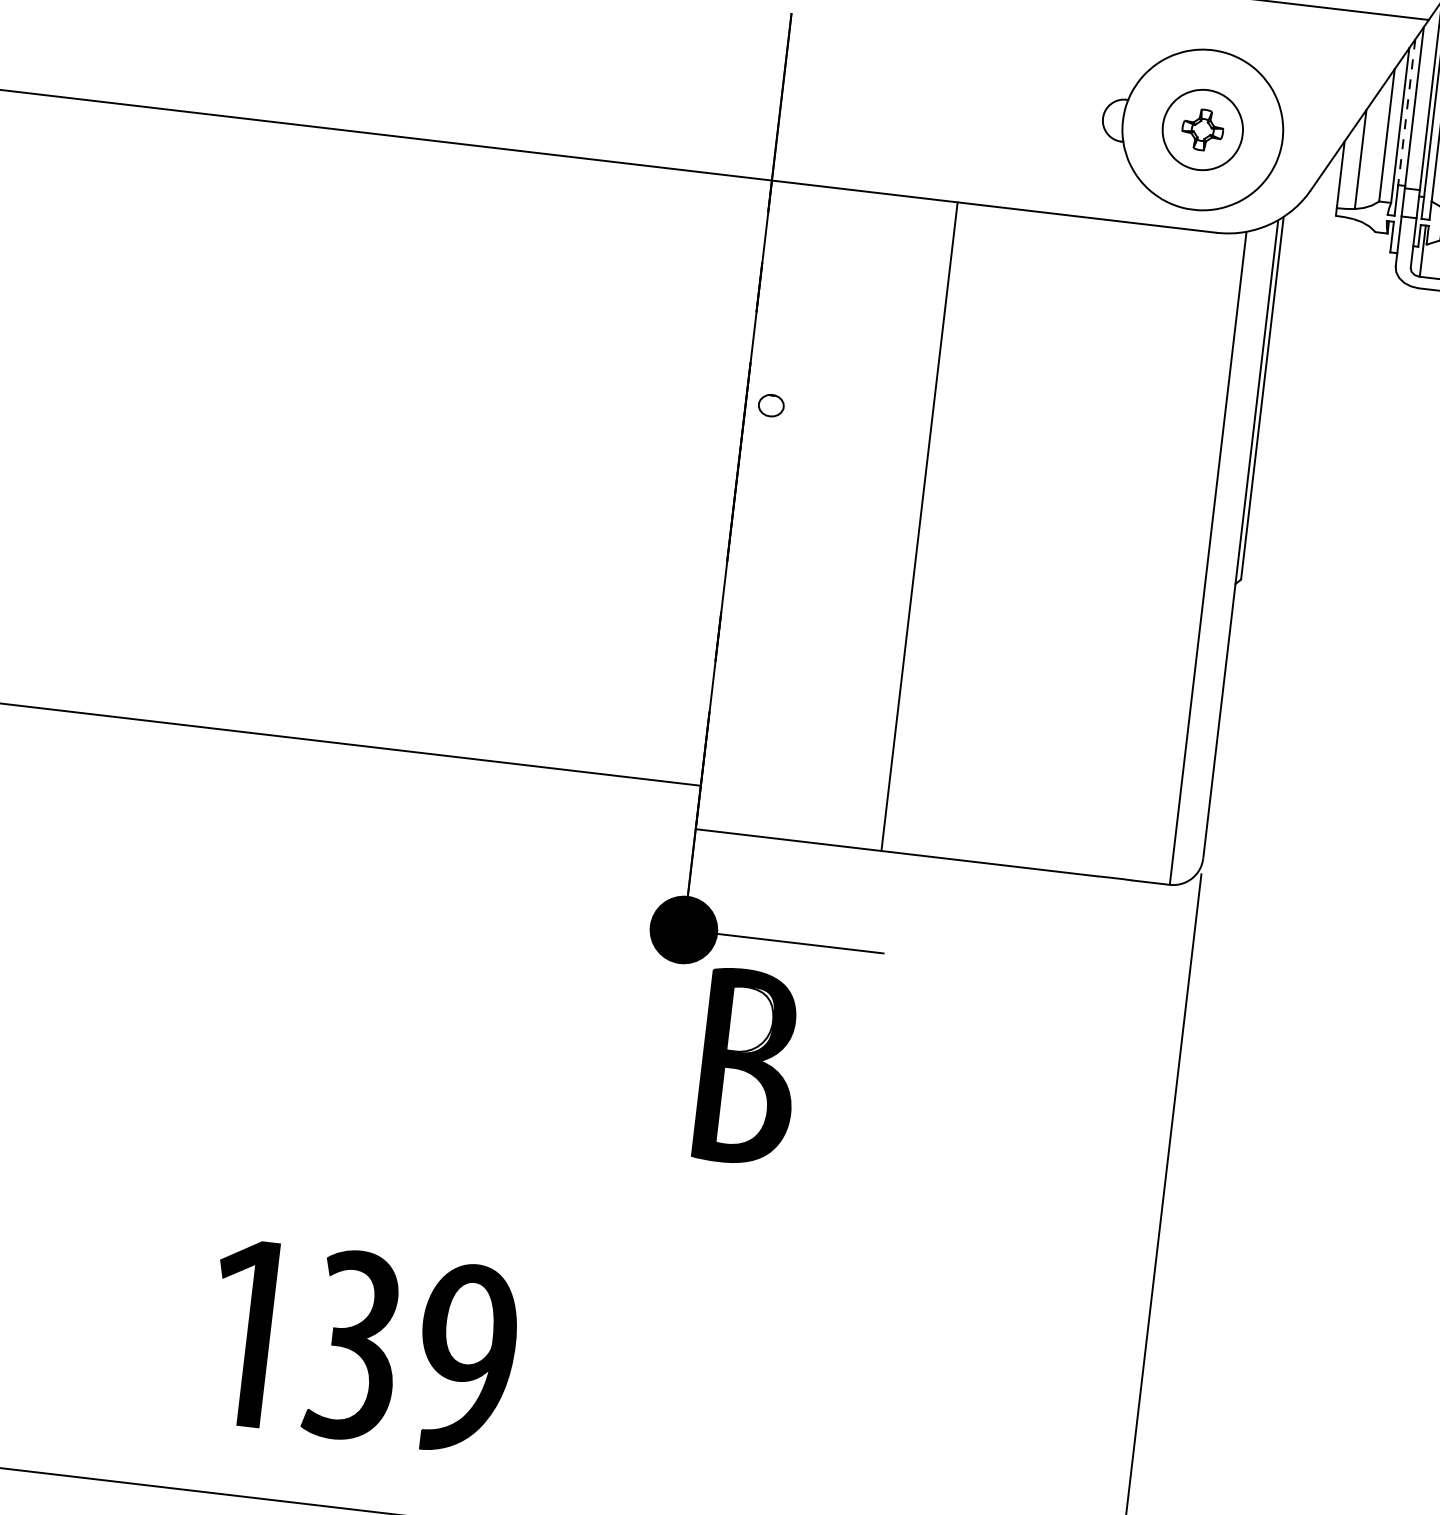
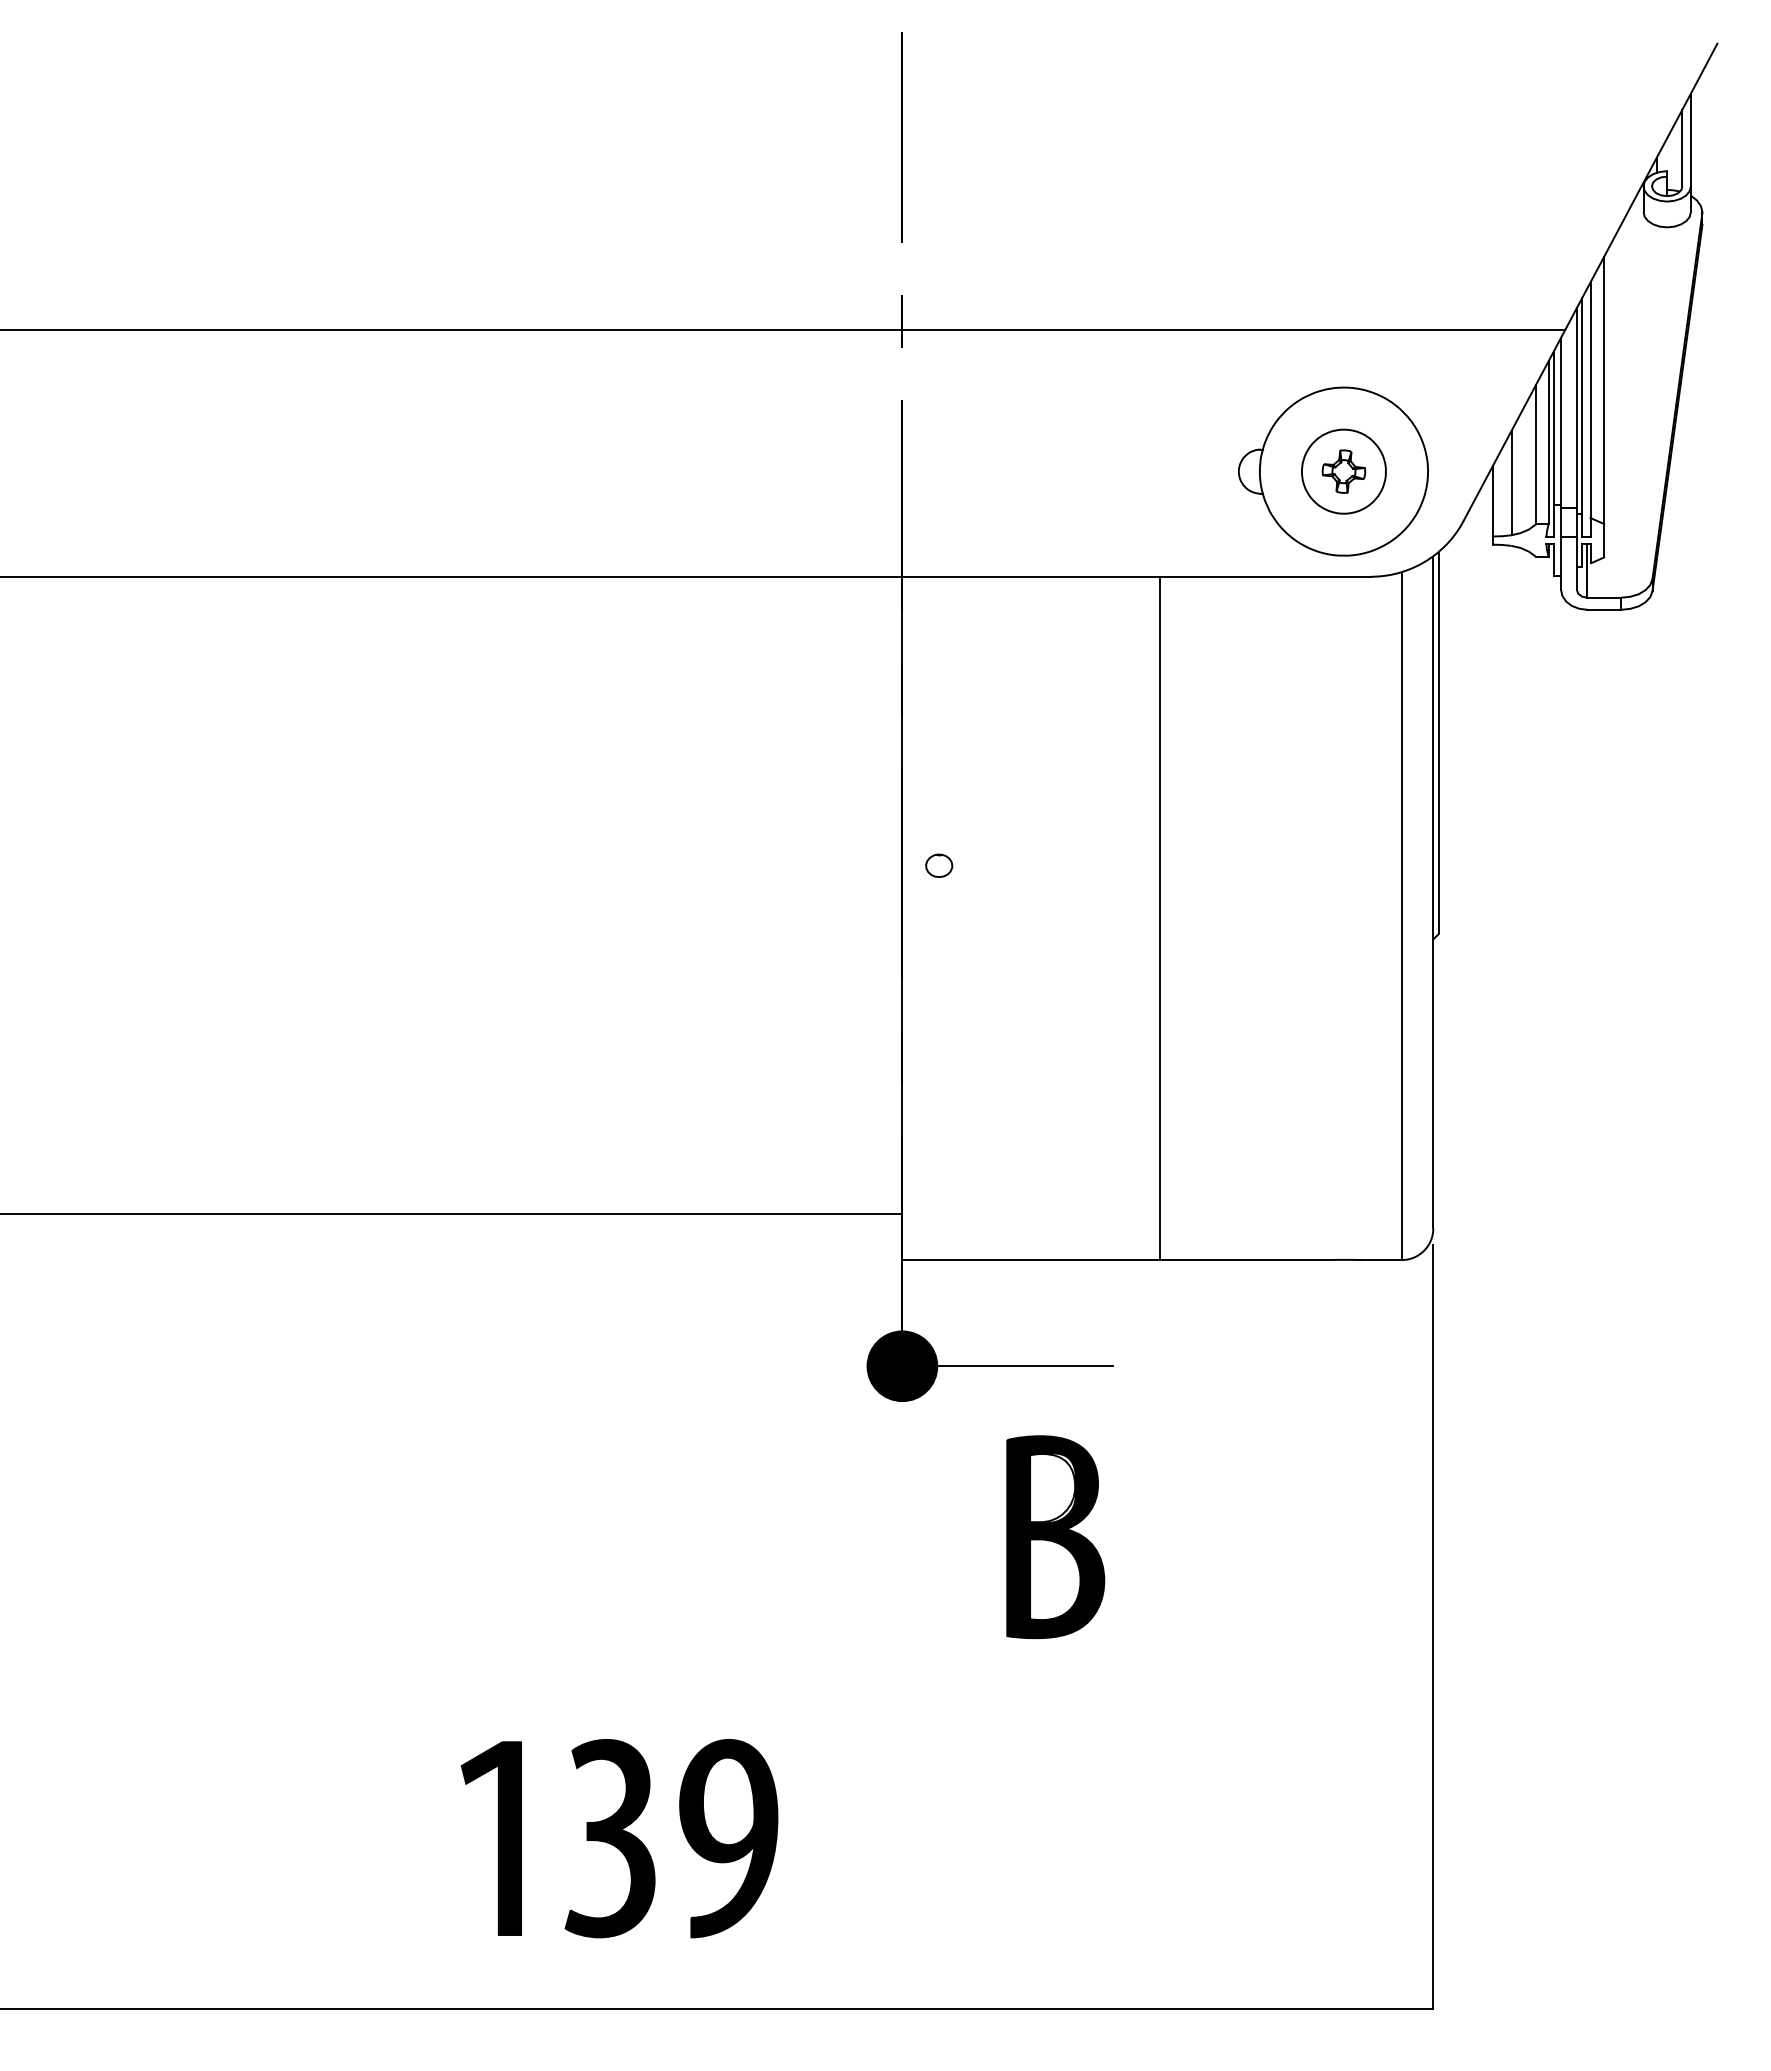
line: (1406, 112) -> (1553, 428), dashed -> solid
part: (771, 405) -> (939, 865), moved
line: (919, 526) -> (1160, 918), moved
part: (748, 1067) -> (1055, 1537), moved

